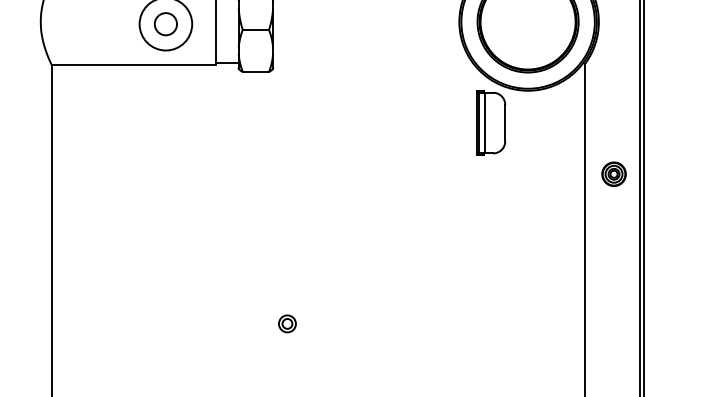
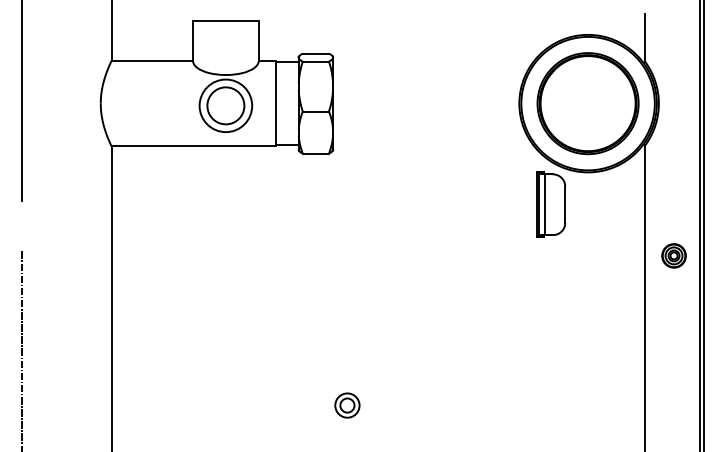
circle: (165, 23) -> (225, 105), size x1.67
part: (287, 323) -> (347, 405), size x1.43

